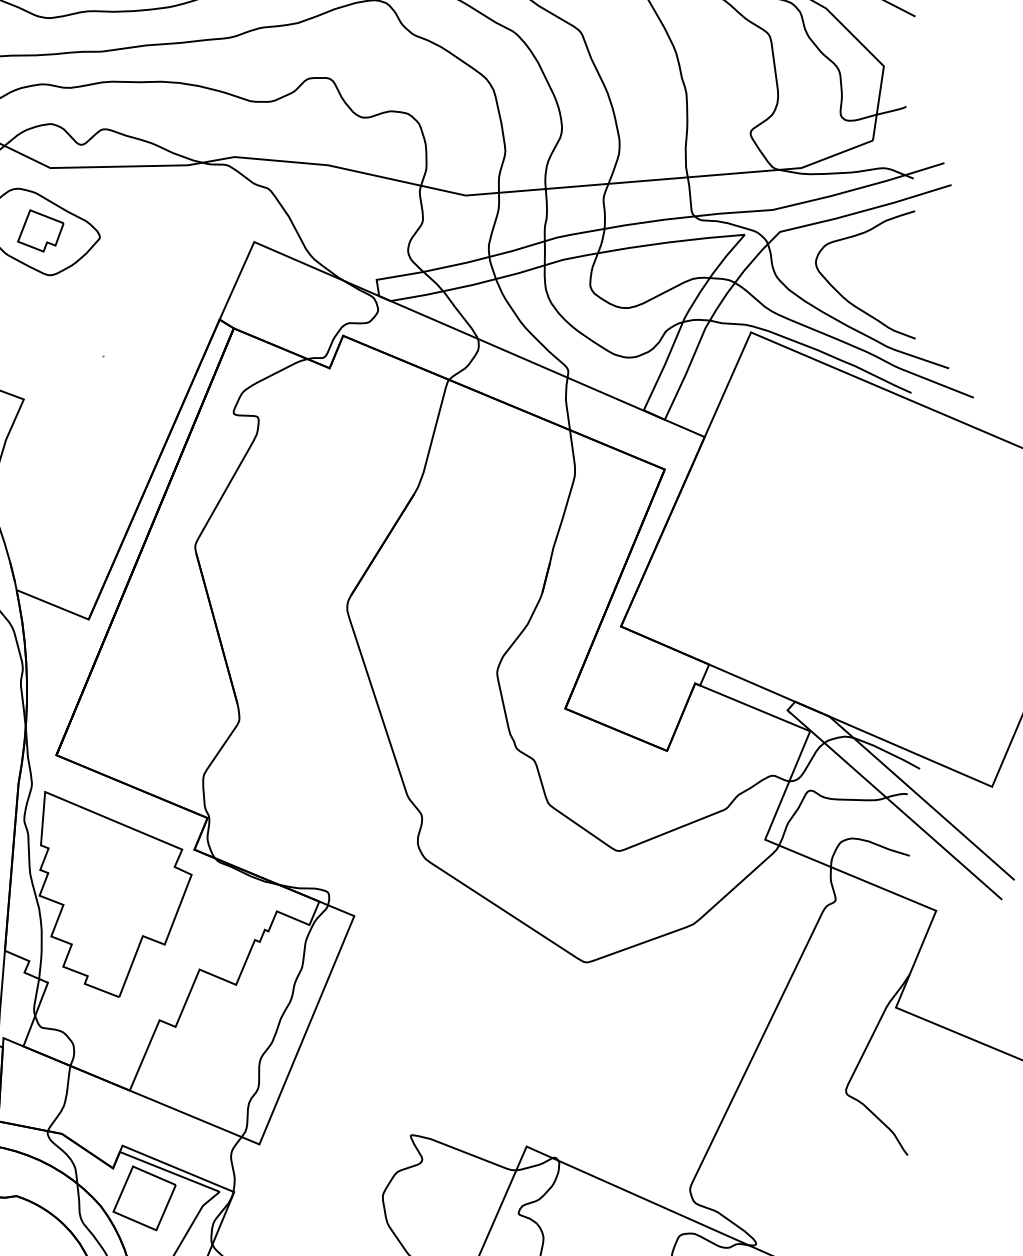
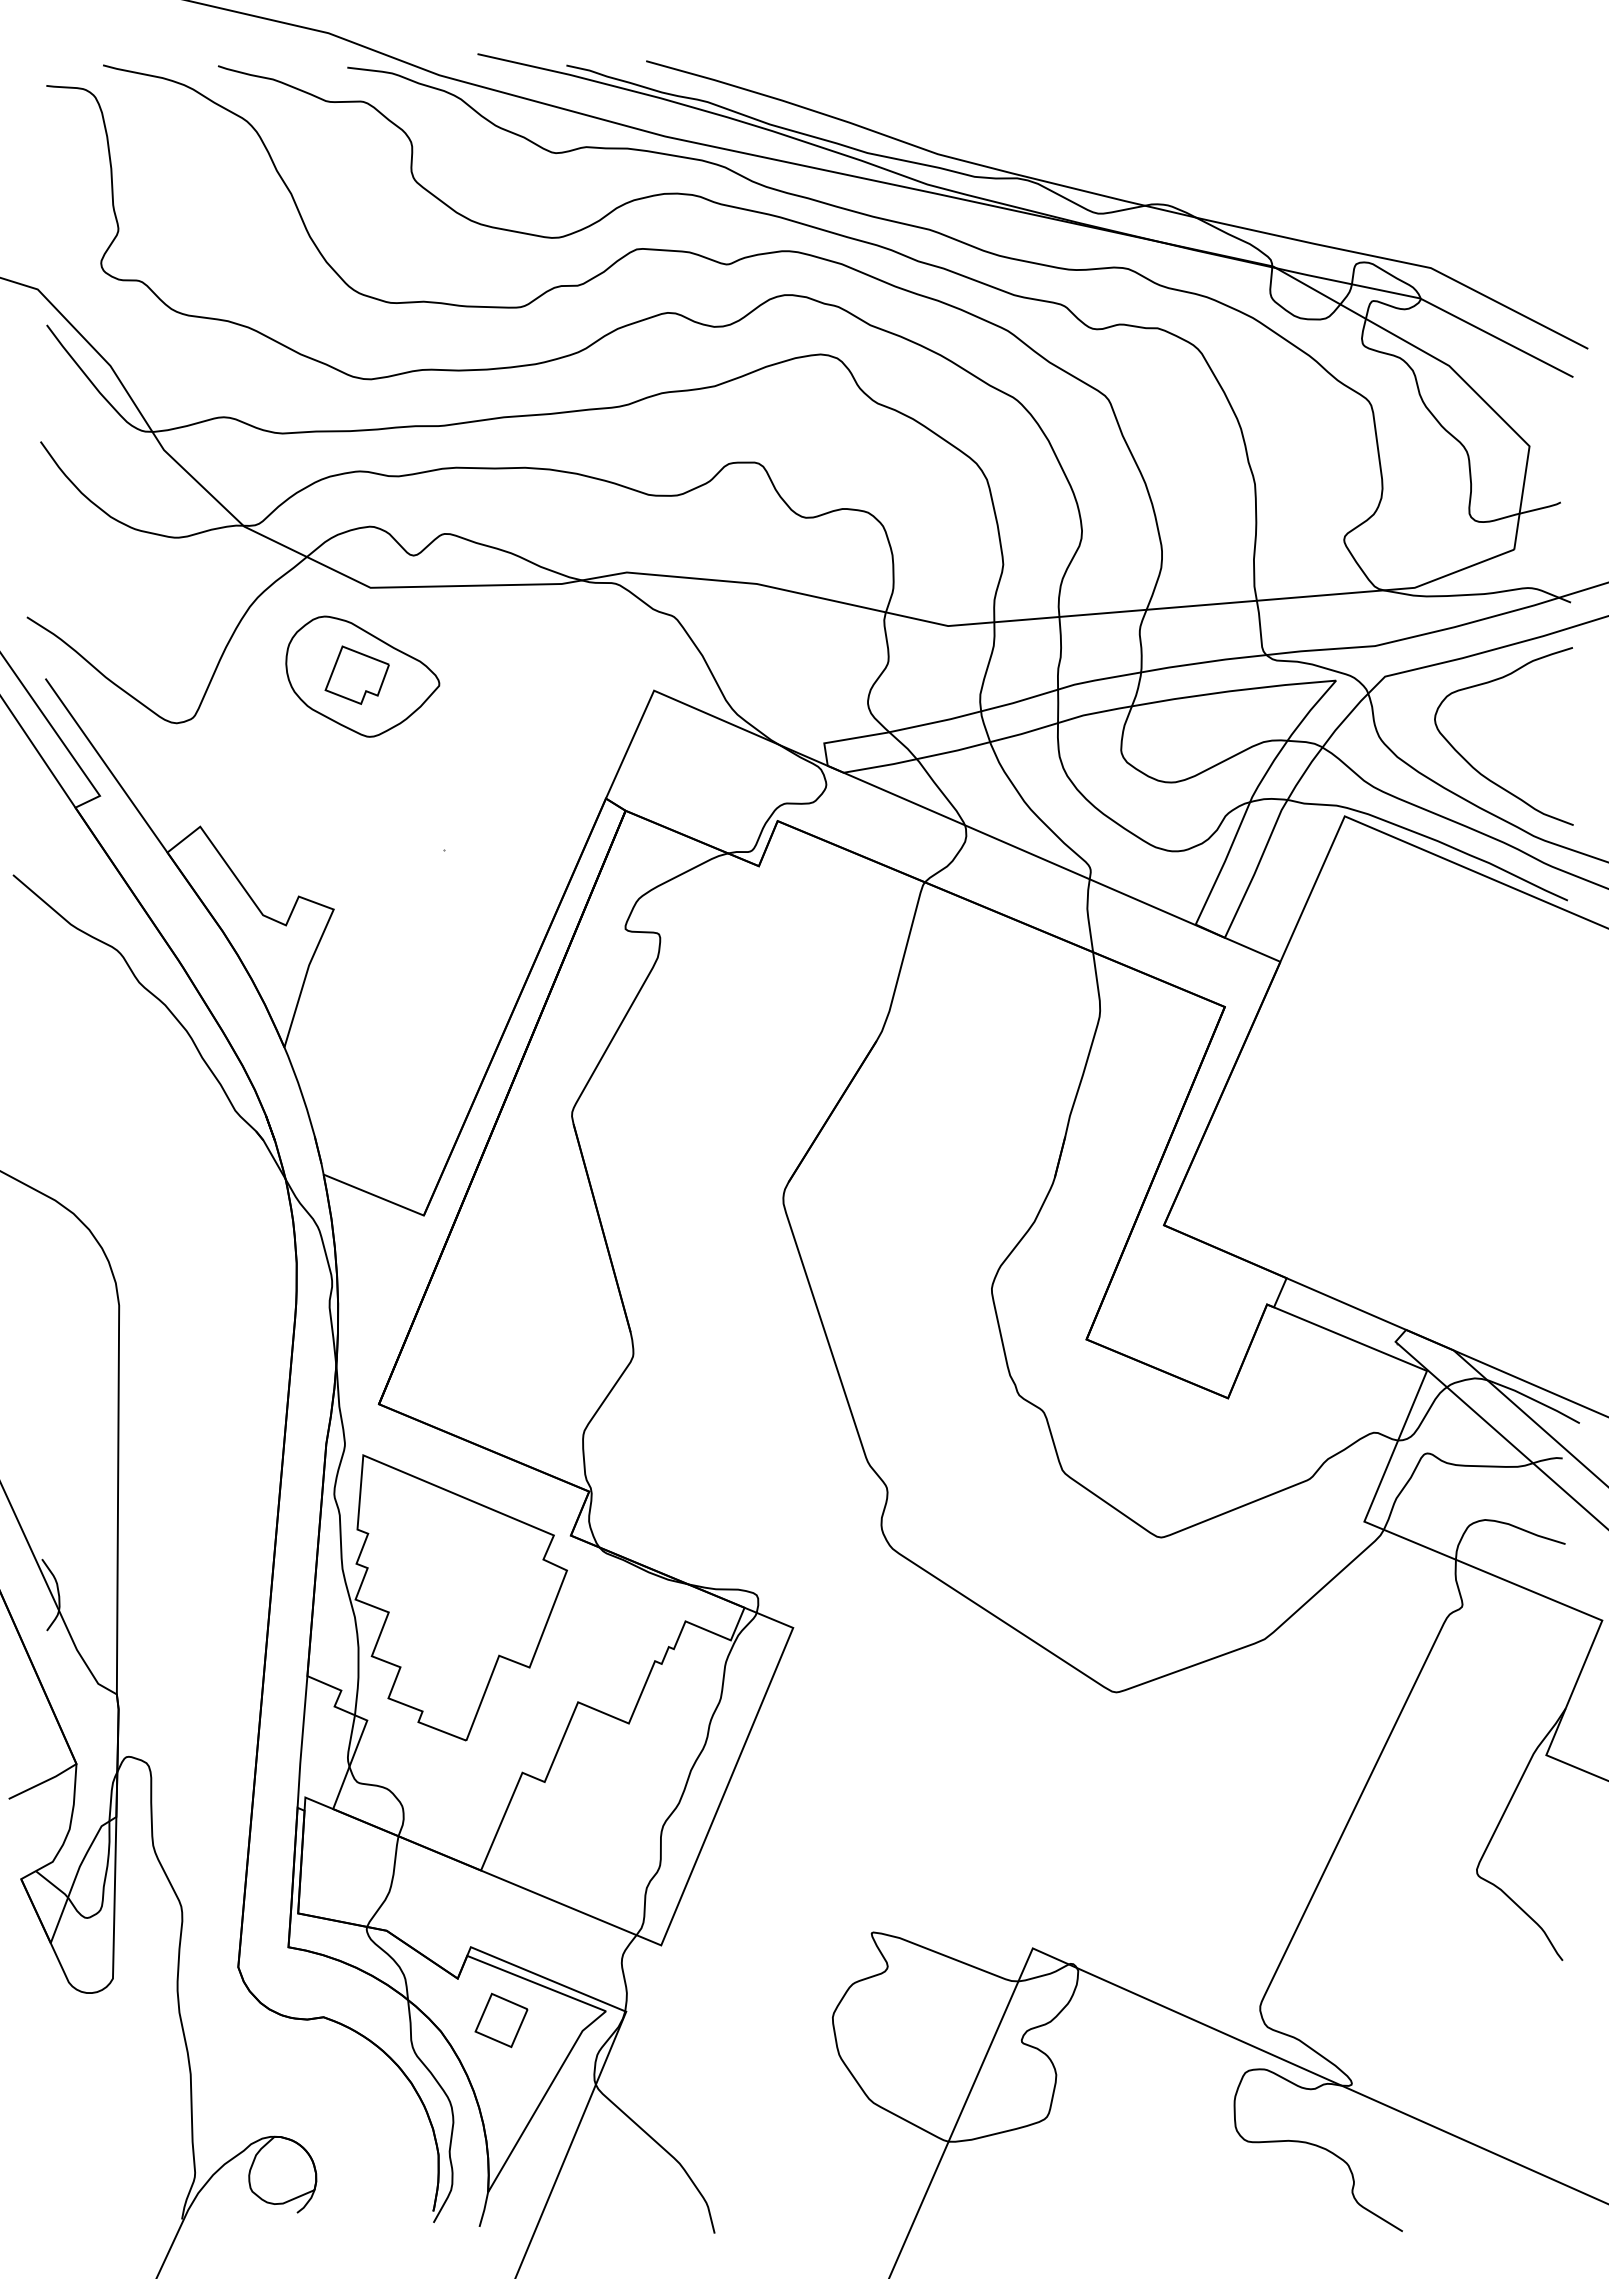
part: (144, 1198) -> (501, 2020), size x0.6

